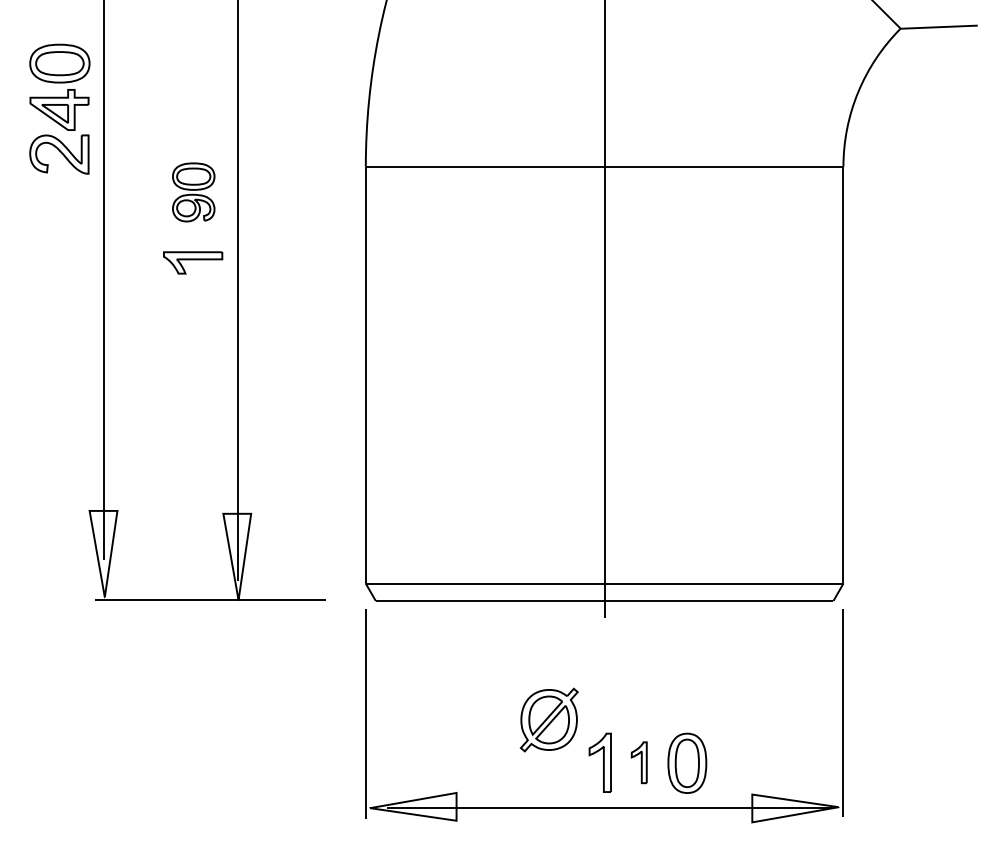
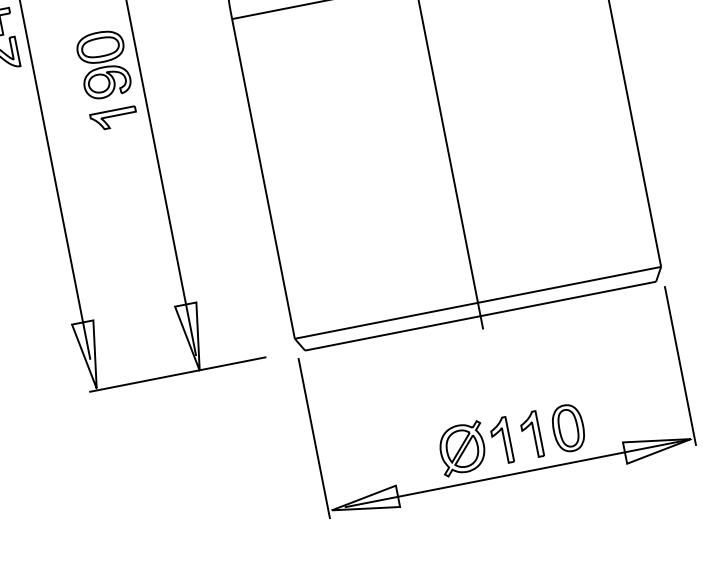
part: (193, 192) -> (103, 64), size x1.43
part: (548, 719) -> (461, 448), moved
part: (638, 762) -> (530, 434), size x1.43

